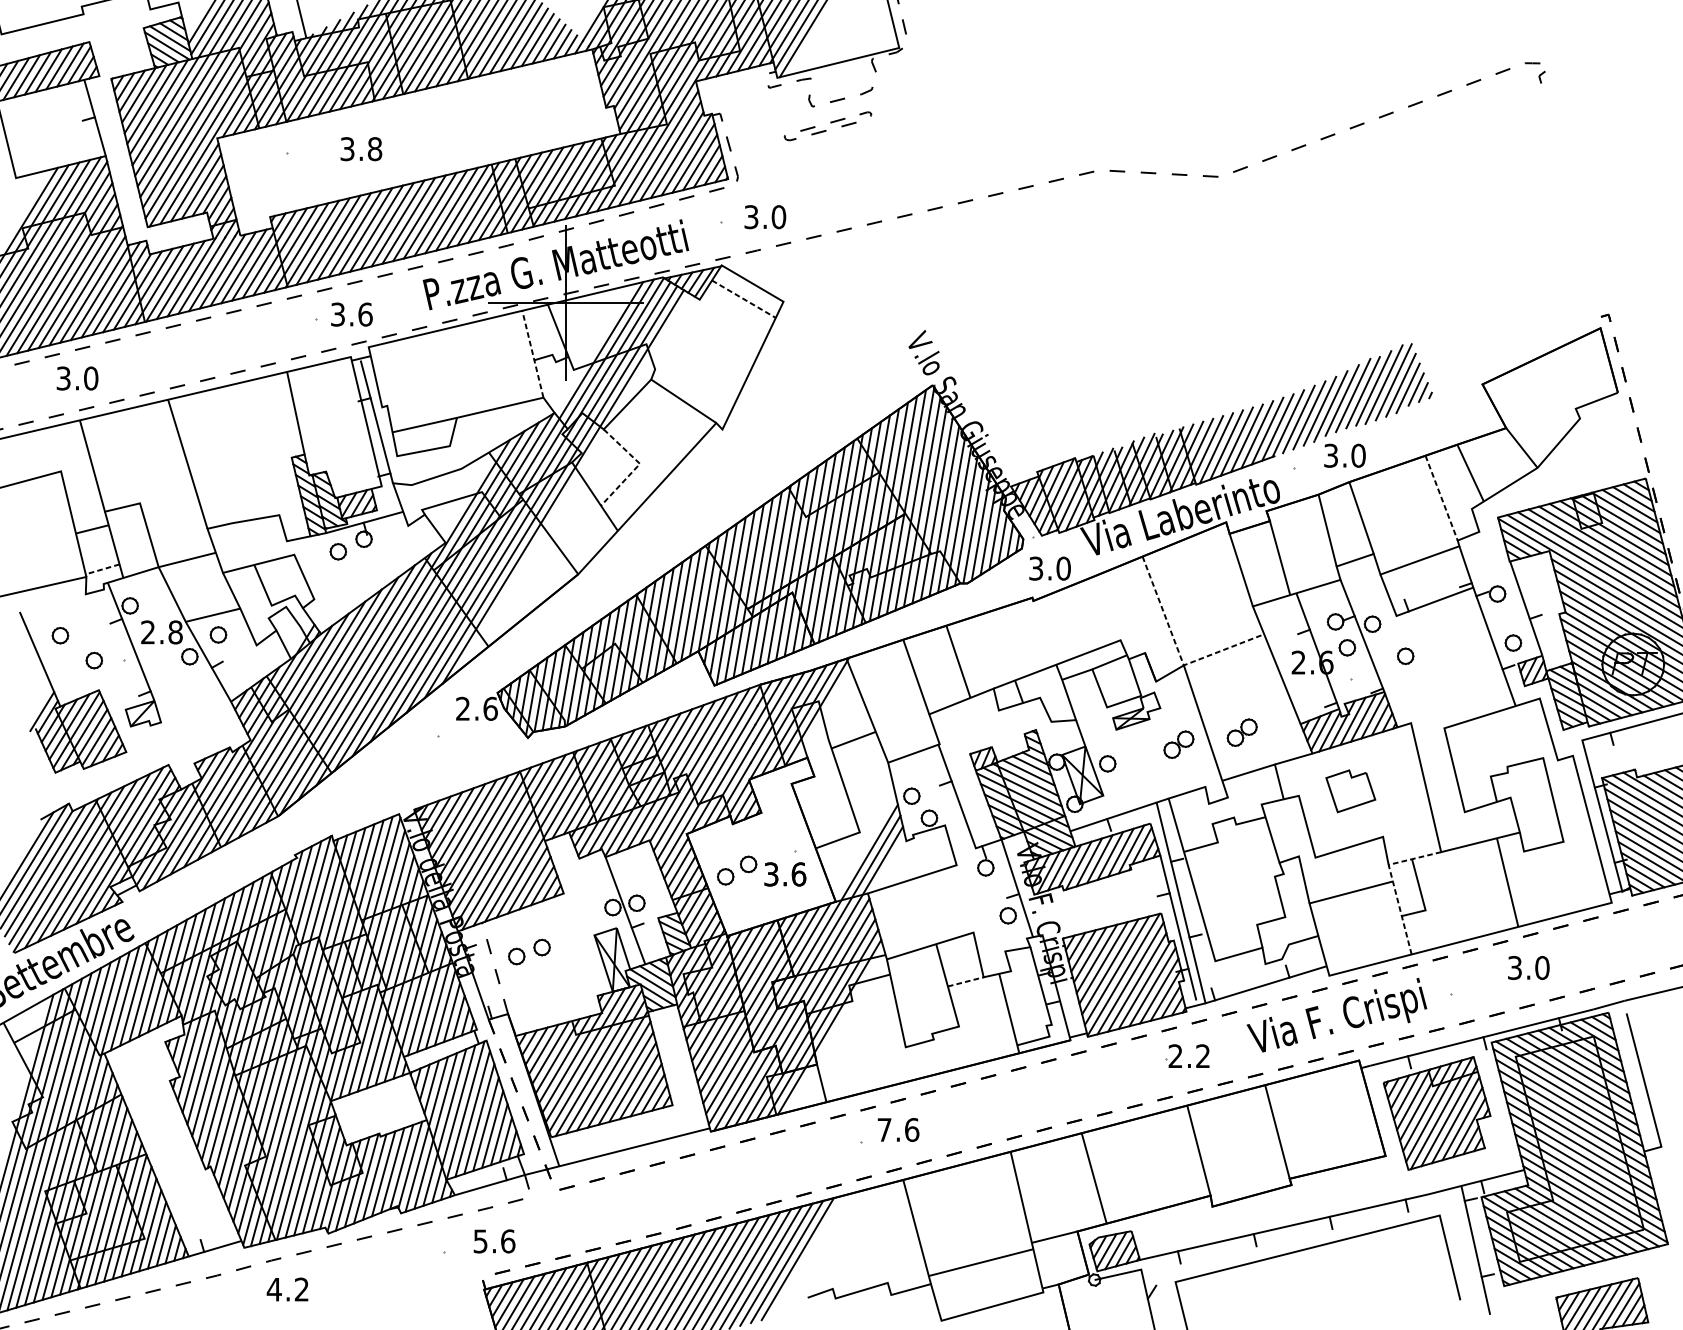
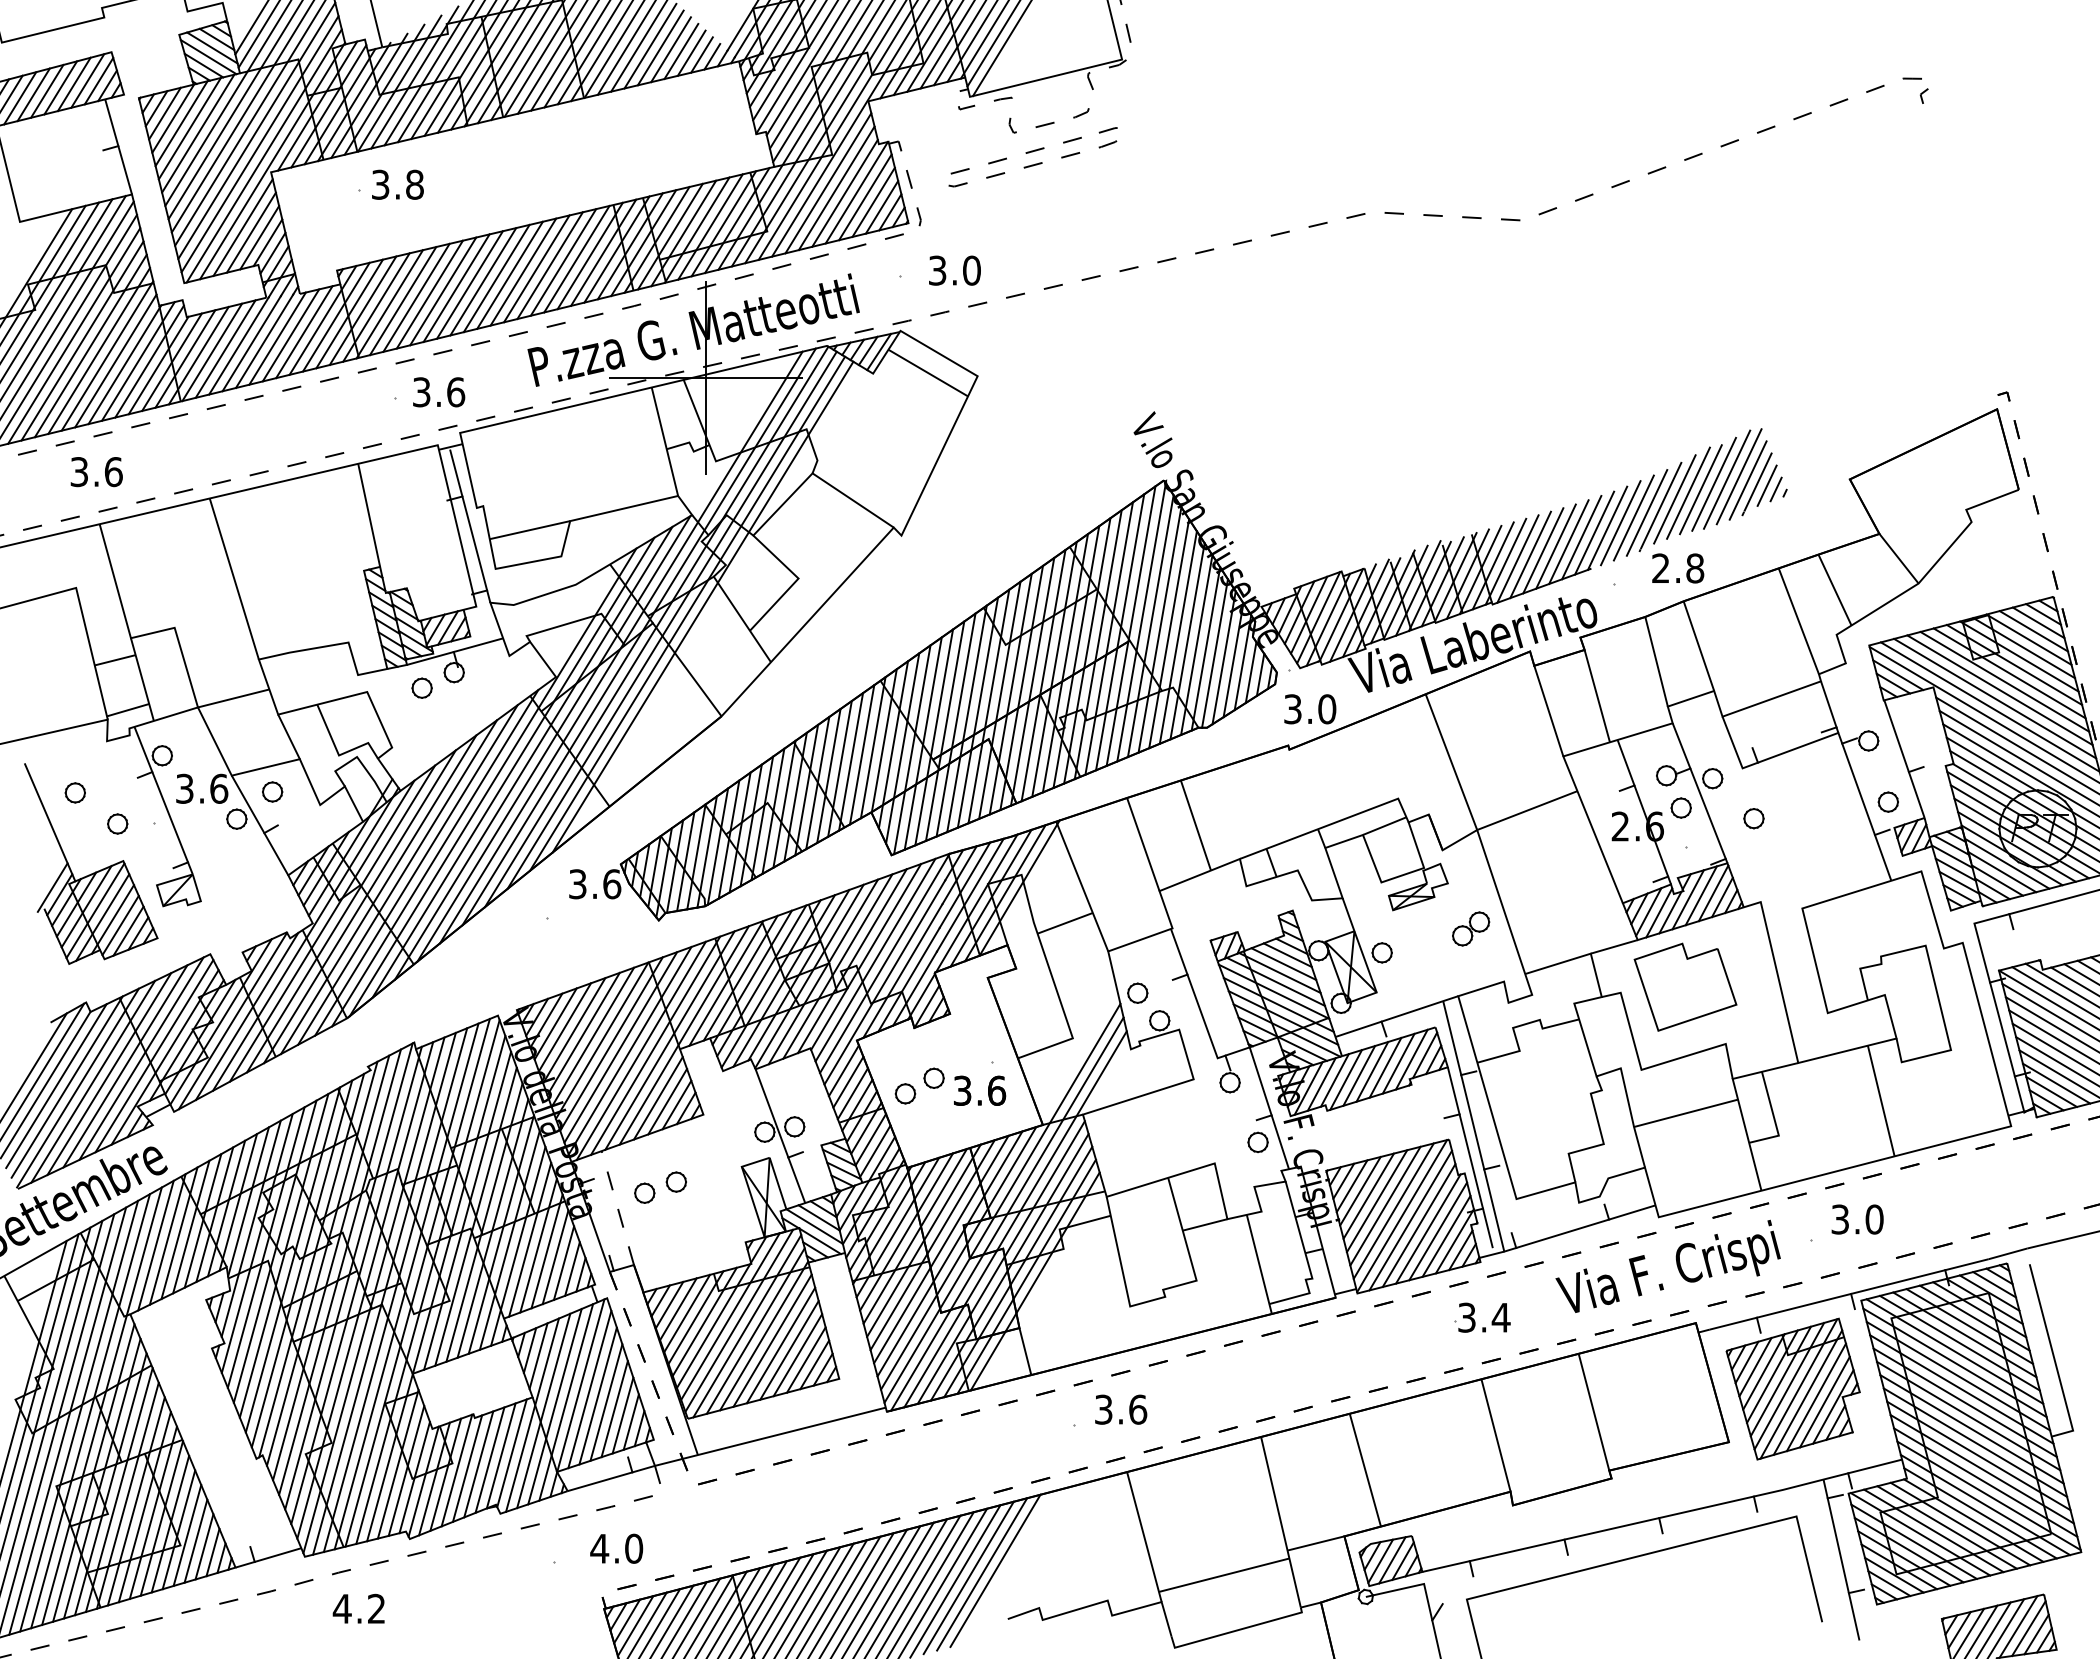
part: (827, 126) -> (1032, 157), size x1.67
text: (361, 148) -> (397, 184), moved
line: (744, 299) -> (928, 373), dashed -> solid
line: (532, 354) -> (664, 441), dashed -> solid
text: (90, 378) -> (113, 471), 3.0 -> 3.6
text: (1345, 455) -> (1678, 568), 3.0 -> 2.8
line: (637, 466) -> (795, 581), dashed -> solid
line: (1441, 498) -> (1798, 621), dashed -> solid
line: (103, 569) -> (128, 710), dashed -> solid
text: (162, 632) -> (202, 788), 2.8 -> 3.6
line: (1178, 652) -> (1470, 813), dashed -> solid
text: (462, 709) -> (577, 884), 2.6 -> 3.6
part: (1242, 732) -> (1550, 913), removed
part: (1350, 790) -> (1685, 986), size x1.67
line: (1393, 882) -> (1738, 1101), dashed -> solid
text: (1528, 967) -> (1857, 1219), moved
line: (966, 981) -> (1205, 1224), dashed -> solid
text: (1189, 1056) -> (1484, 1317), 2.2 -> 3.4
text: (884, 1129) -> (1103, 1409), 7.6 -> 3.6
text: (494, 1241) -> (616, 1548), 5.6 -> 4.0

